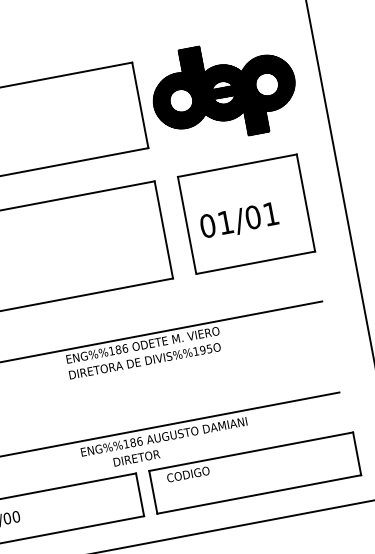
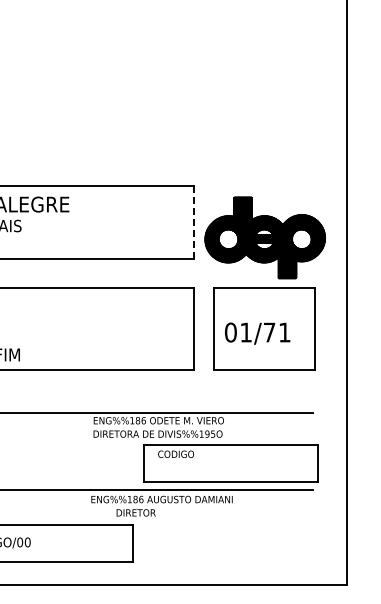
part: (223, 90) -> (264, 237), moved
line: (140, 105) -> (194, 222), solid -> dashed
text: (253, 217) -> (269, 332), 01/01 -> 01/71
part: (254, 473) -> (230, 463), moved

